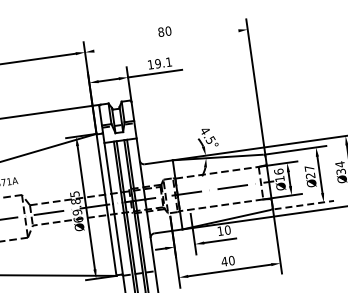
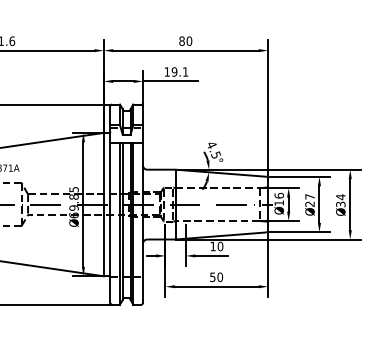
line: (165, 40) -> (185, 50), added
line: (305, 205) -> (300, 232), dashed -> solid
text: (224, 261) -> (212, 277), 40 -> 50

